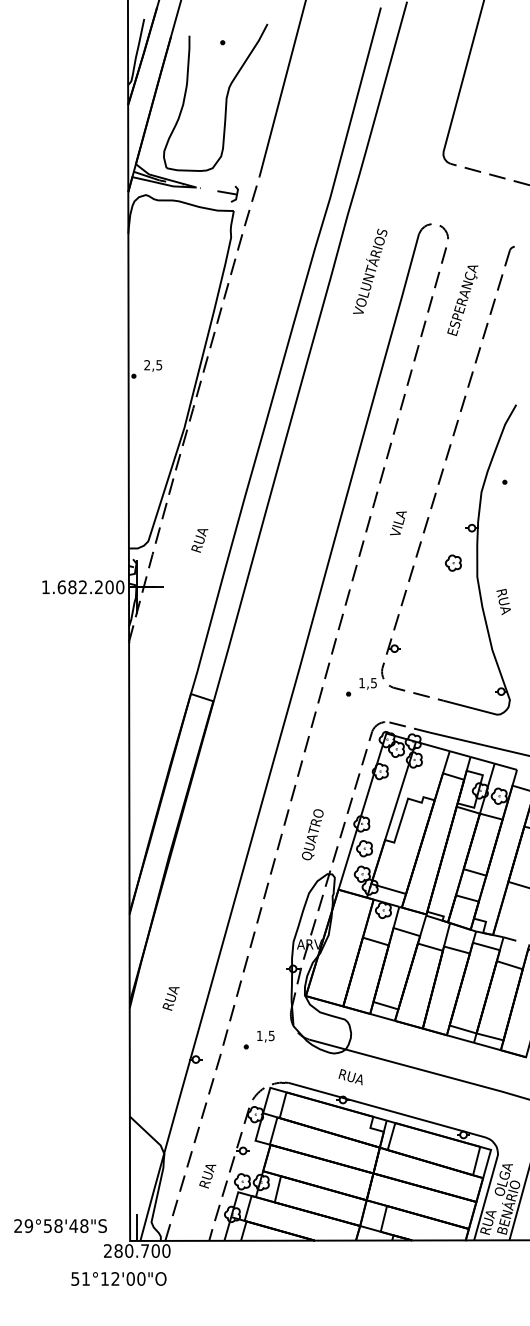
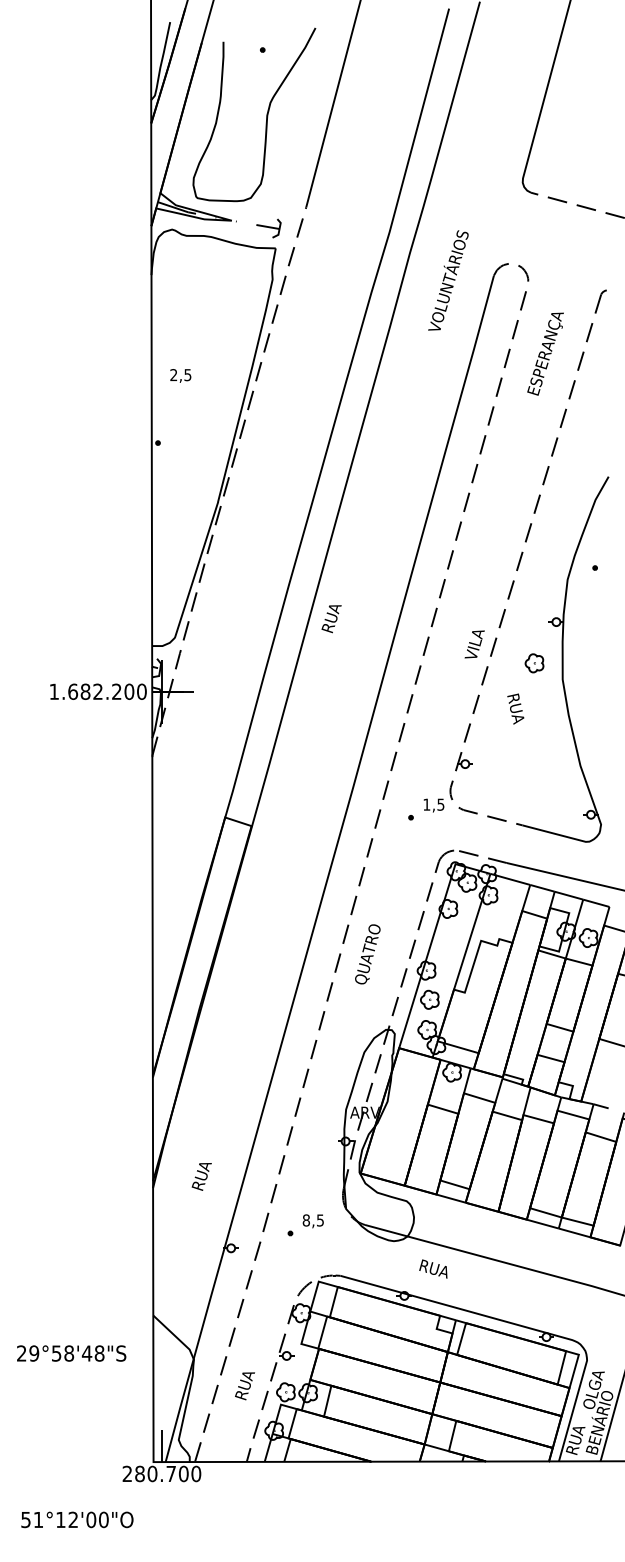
text: (370, 271) -> (448, 280), moved
text: (152, 365) -> (180, 375), moved
text: (398, 523) -> (474, 644), moved
text: (199, 541) -> (331, 619), moved
text: (503, 601) -> (515, 708), moved
text: (312, 834) -> (367, 954), moved
text: (259, 1035) -> (305, 1220), 1,5 -> 8,5
text: (350, 1076) -> (433, 1268), moved
text: (60, 1226) -> (71, 1353), moved
text: (119, 1278) -> (77, 1519), moved

